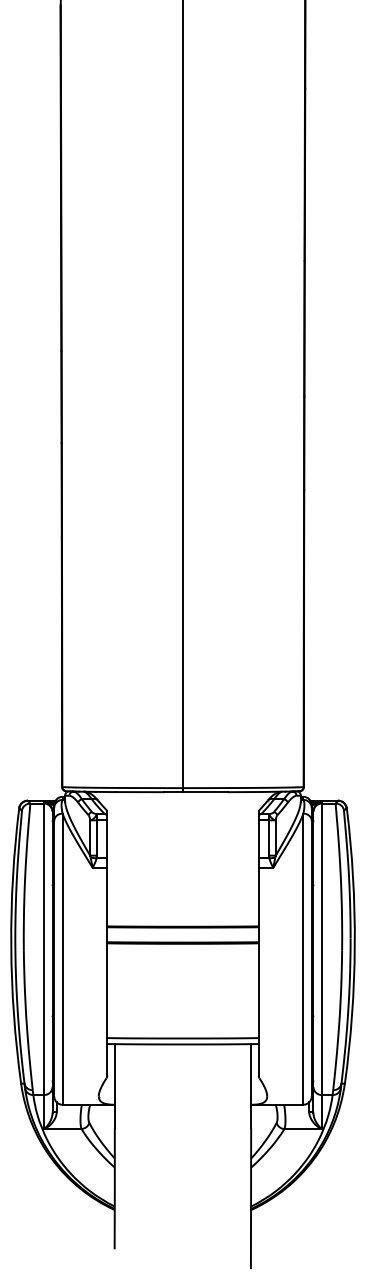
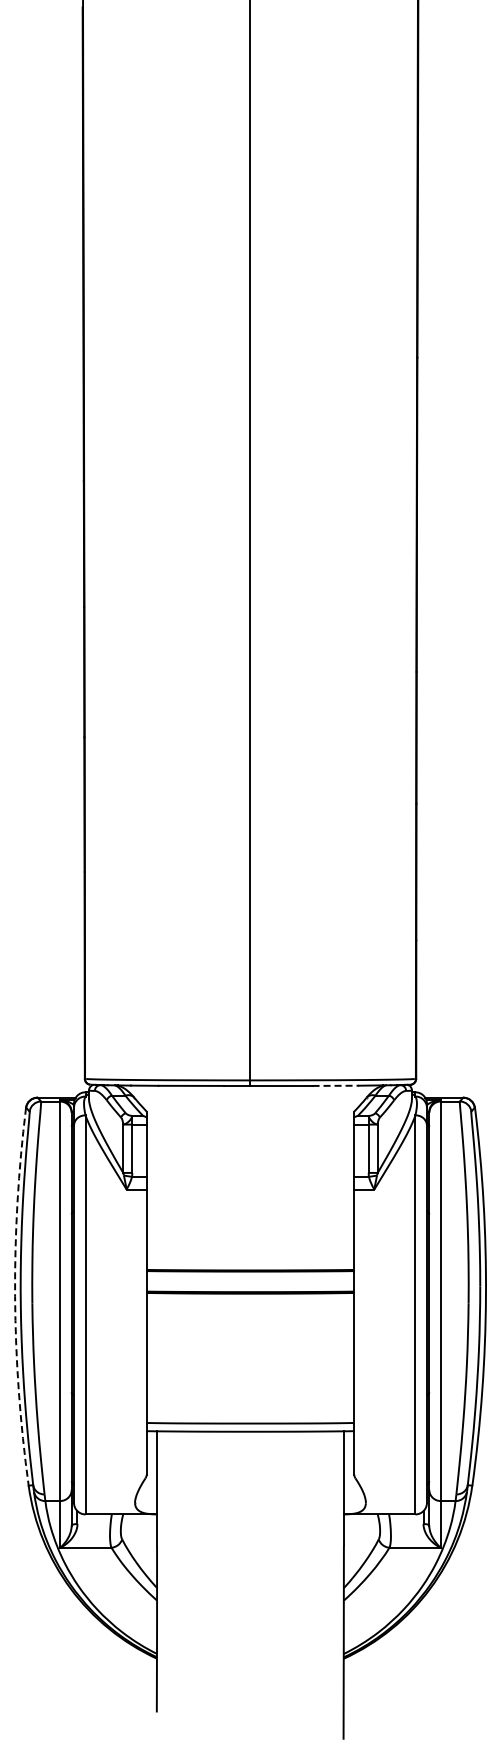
line: (245, 791) -> (336, 1085), solid -> dashed
arc: (11, 945) -> (15, 1296), solid -> dashed

